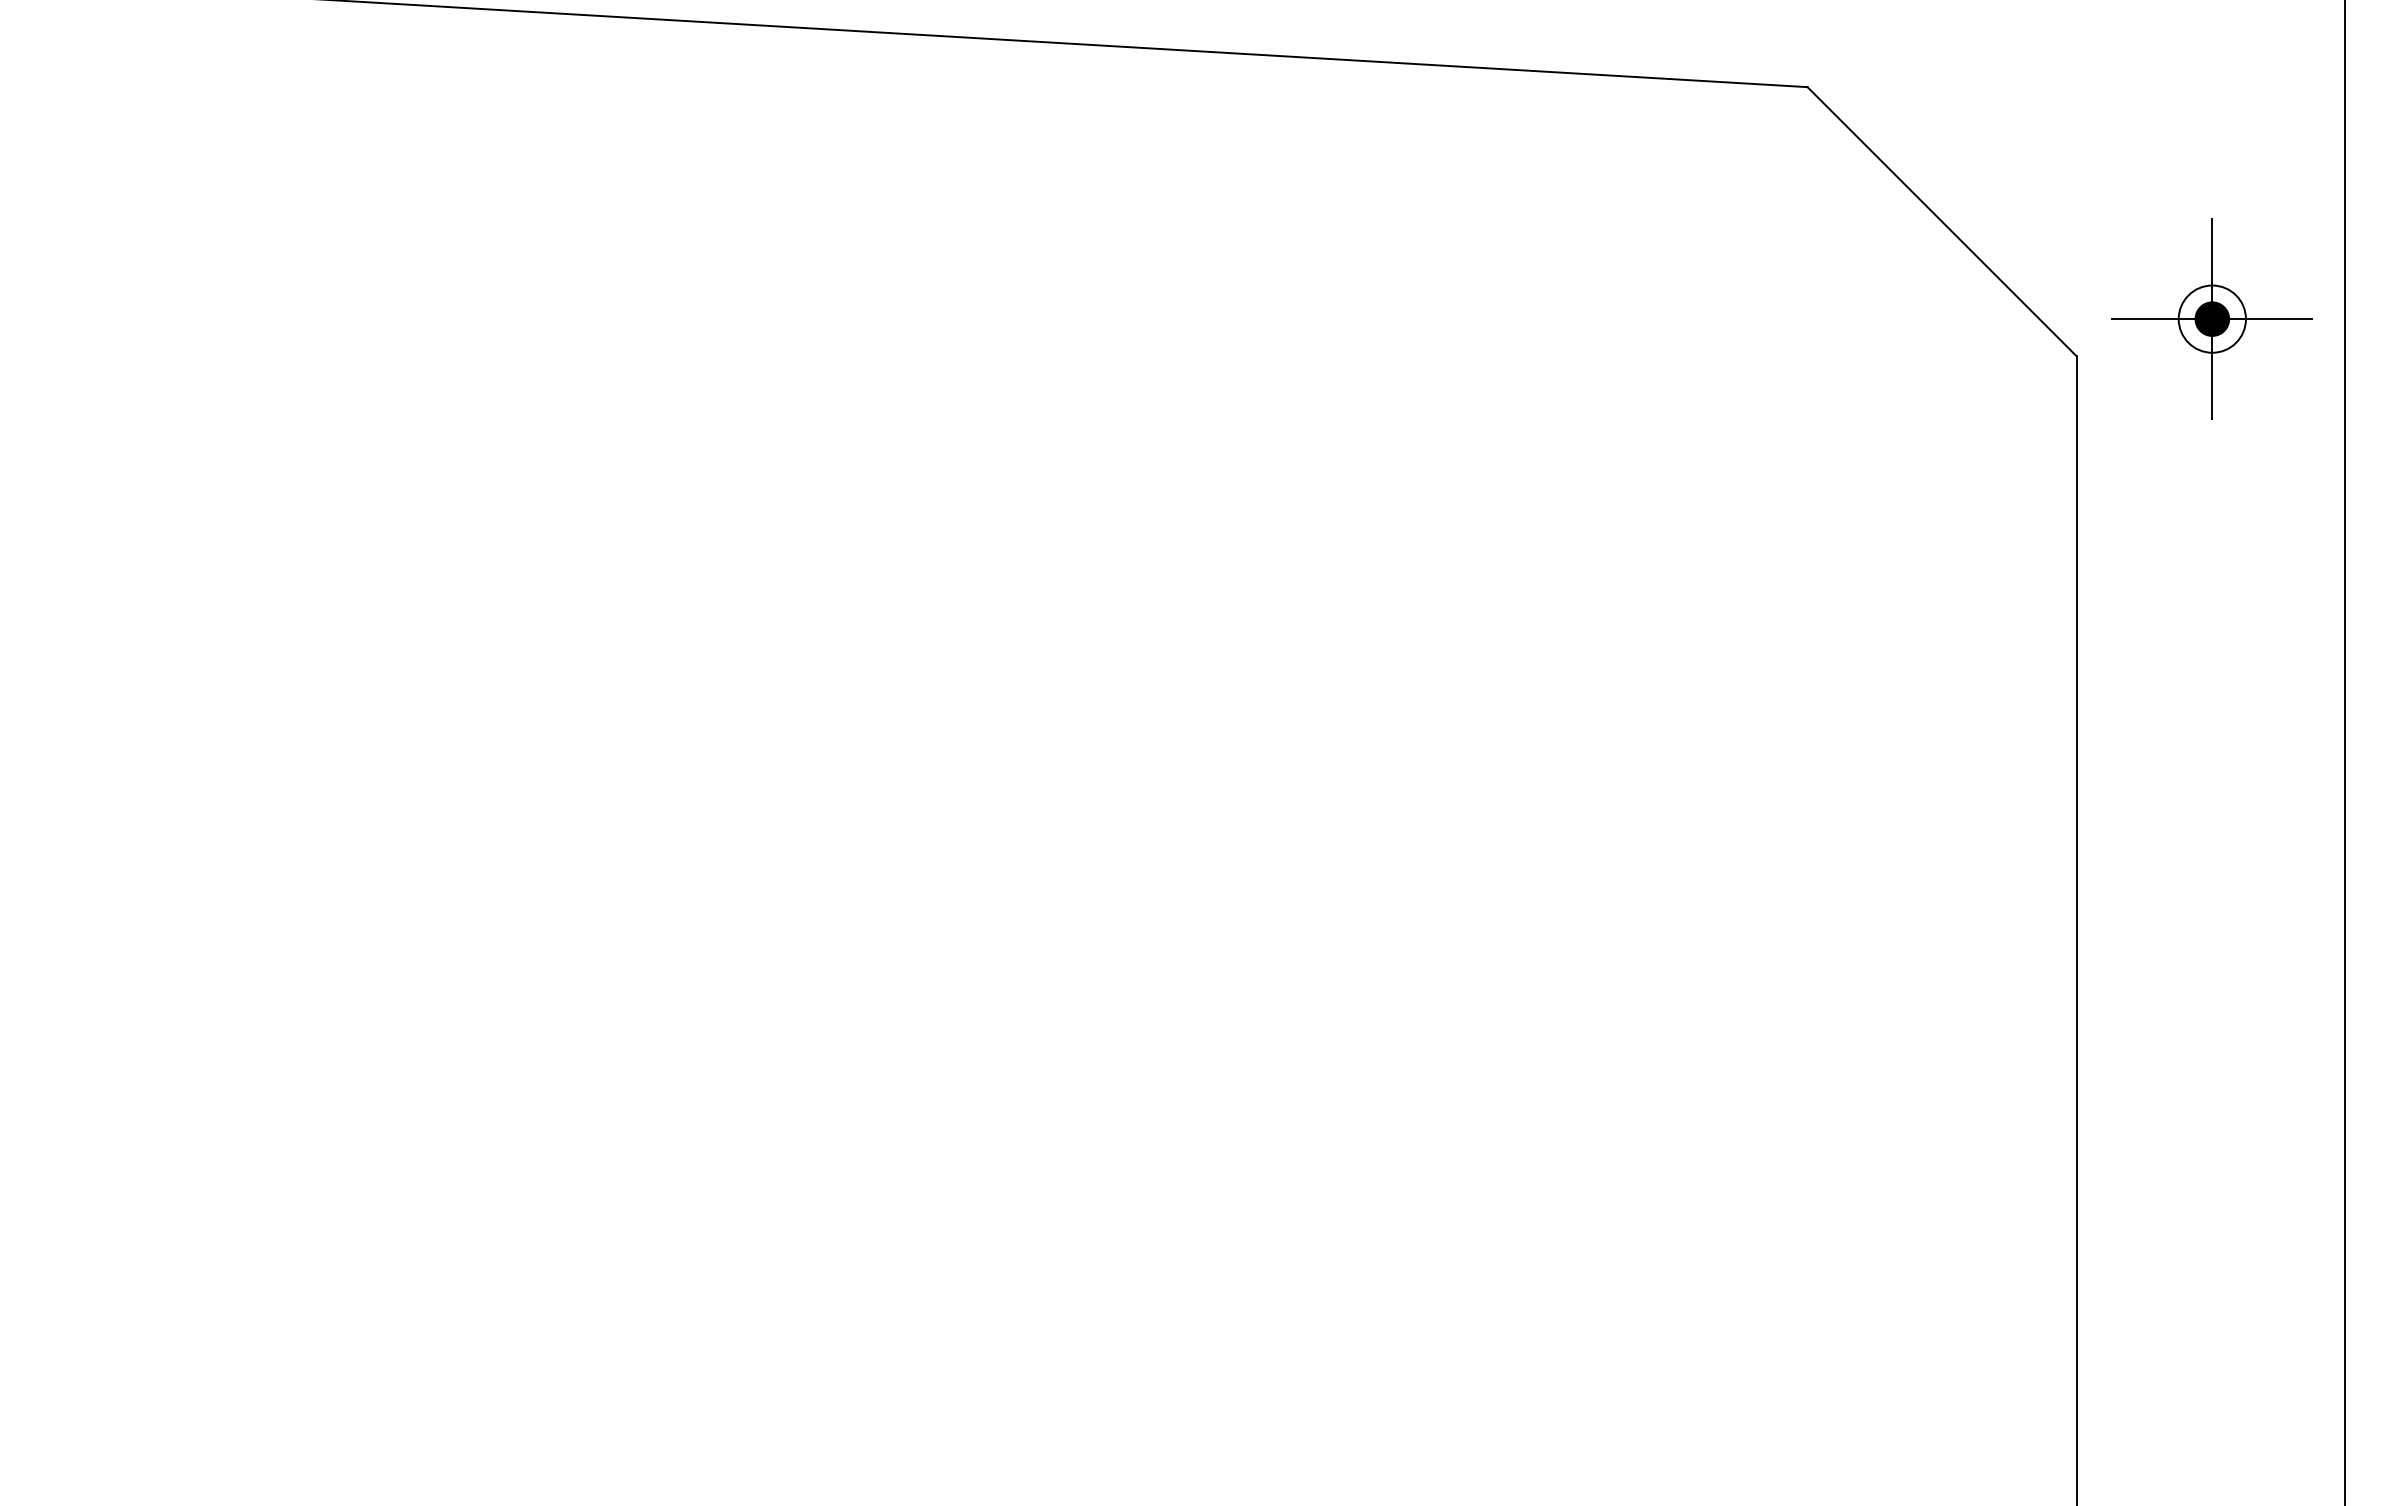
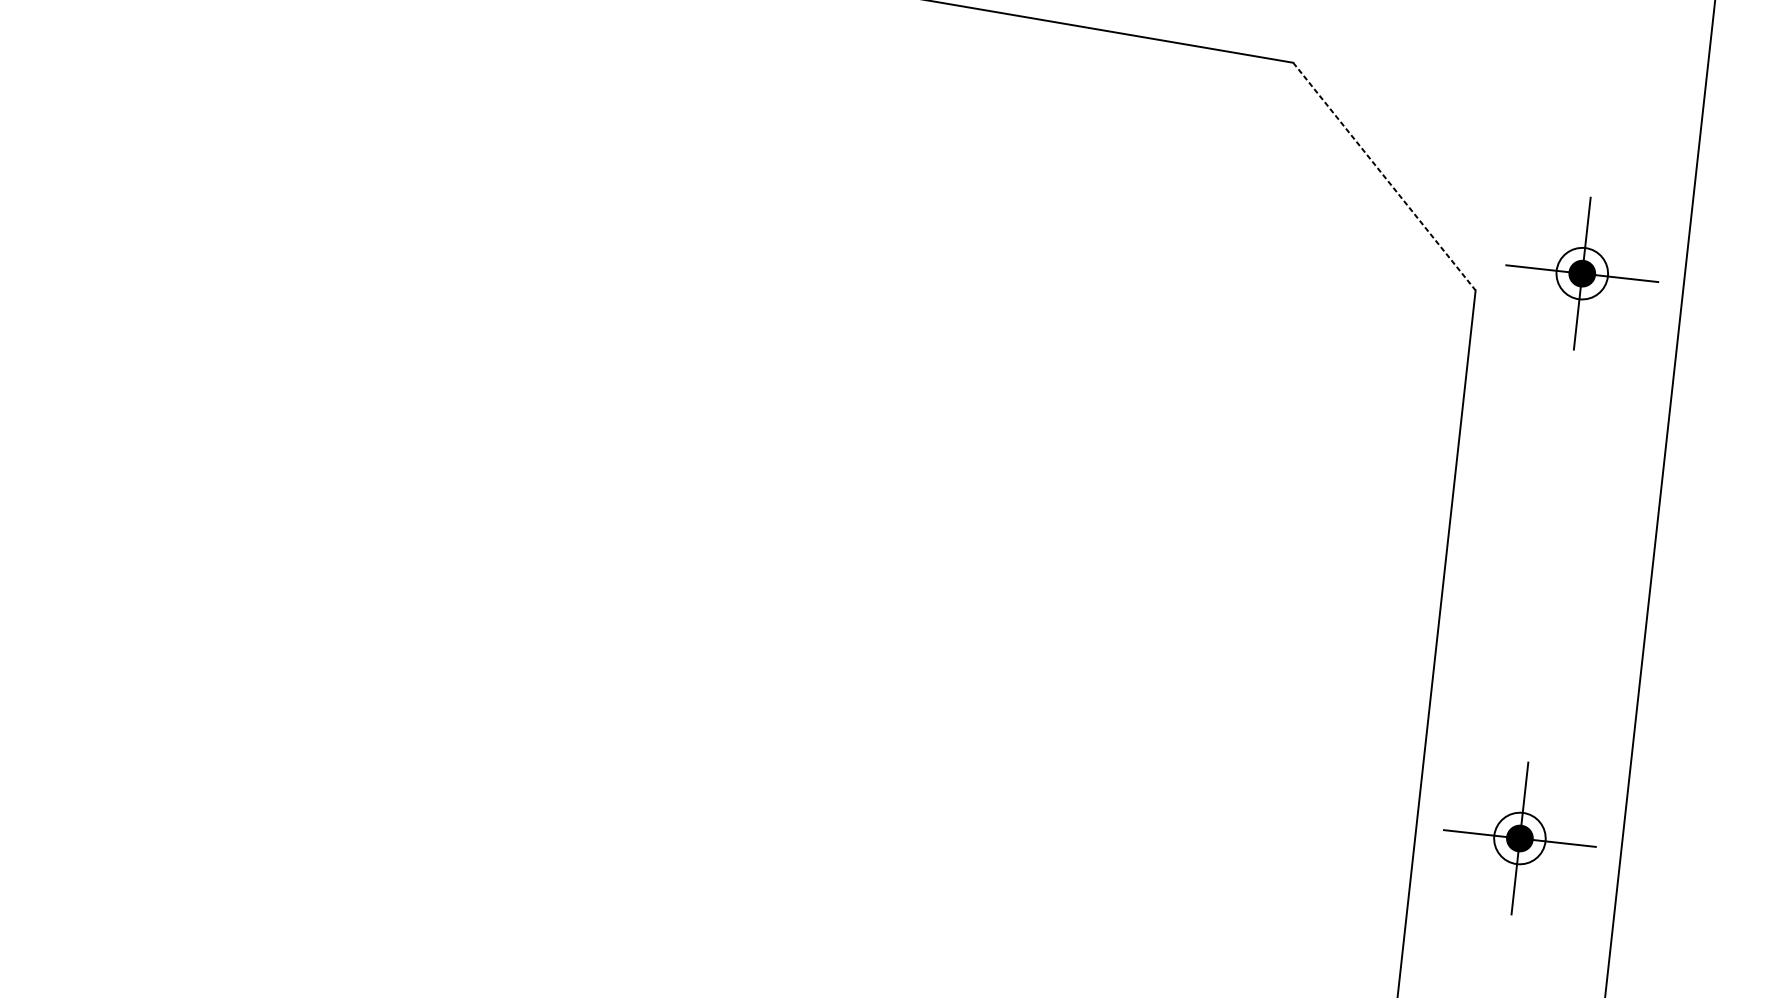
line: (1942, 222) -> (1384, 177), solid -> dashed
part: (2211, 1059) -> (1519, 837), added

